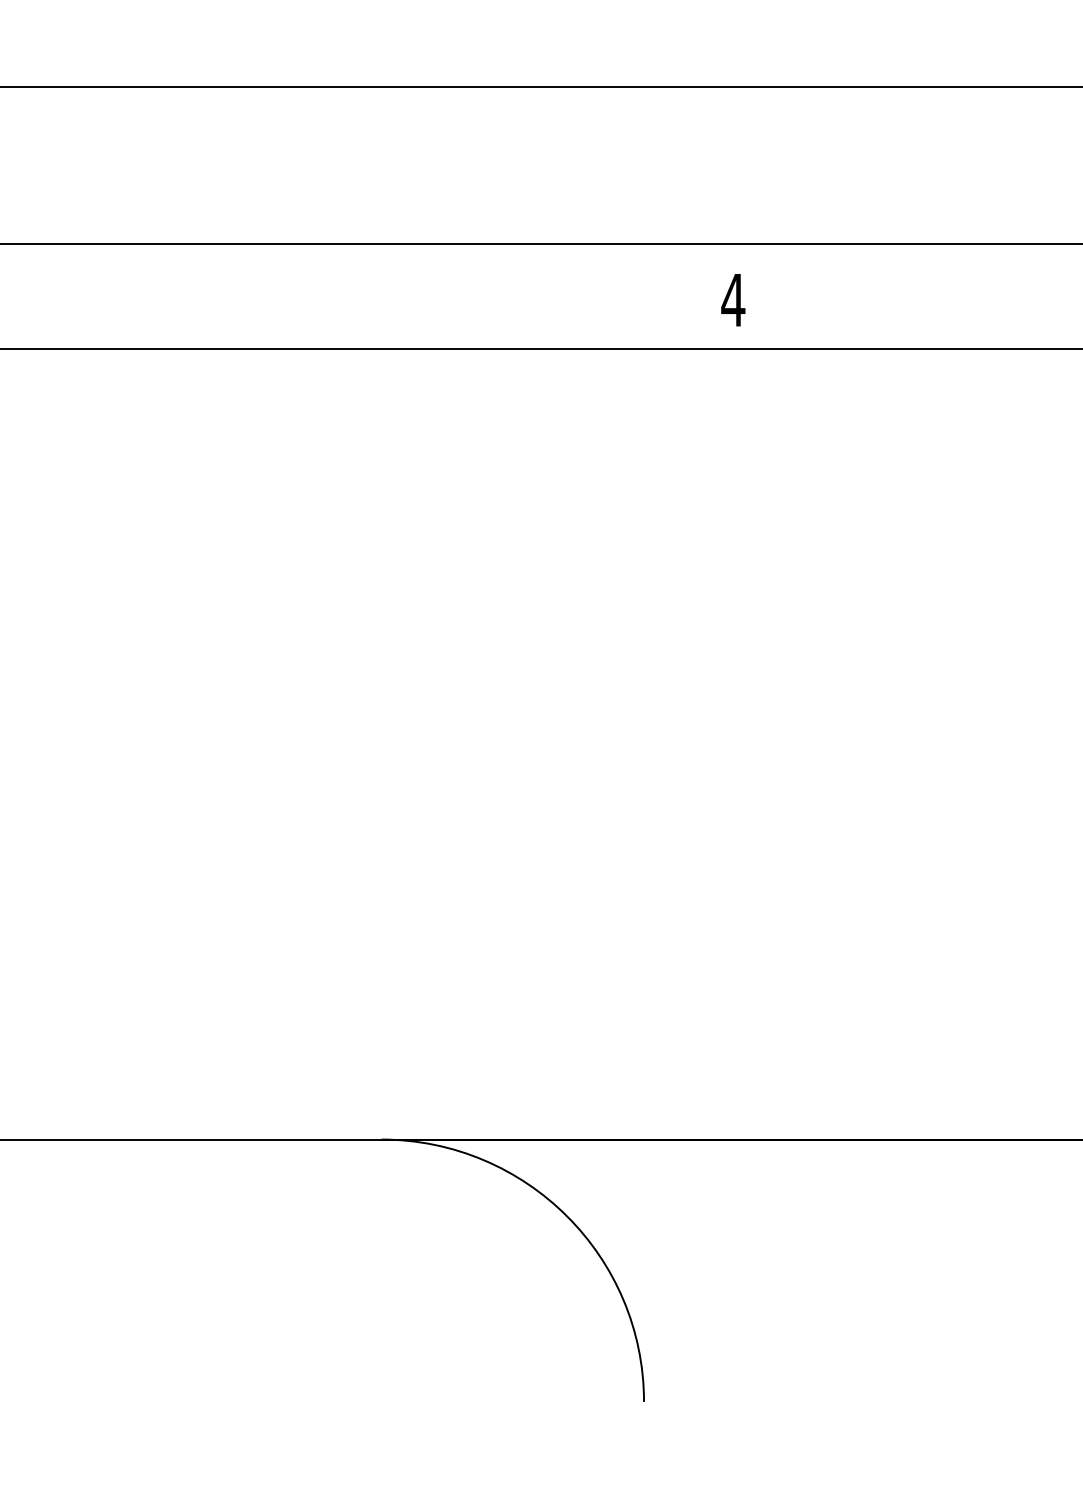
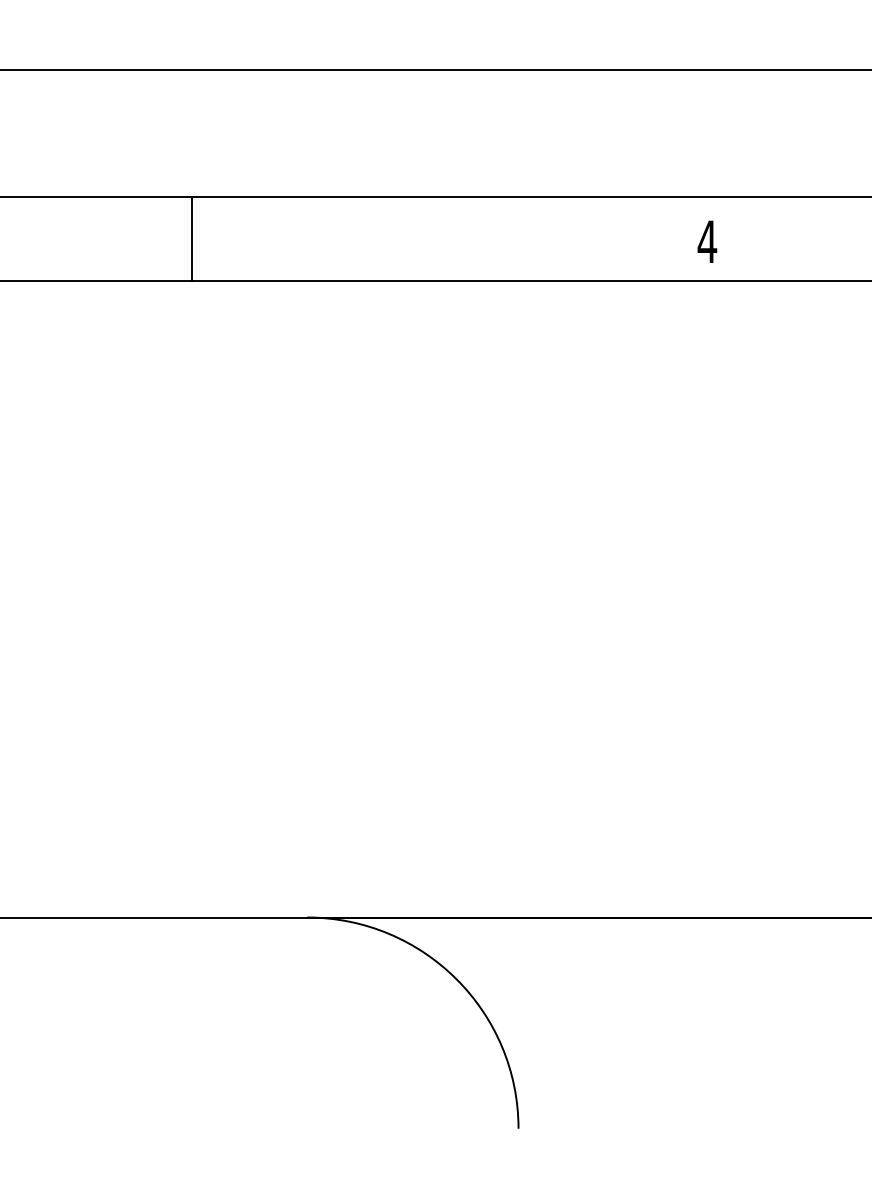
line: (238, 296) -> (192, 238), added
text: (733, 299) -> (707, 241), moved

